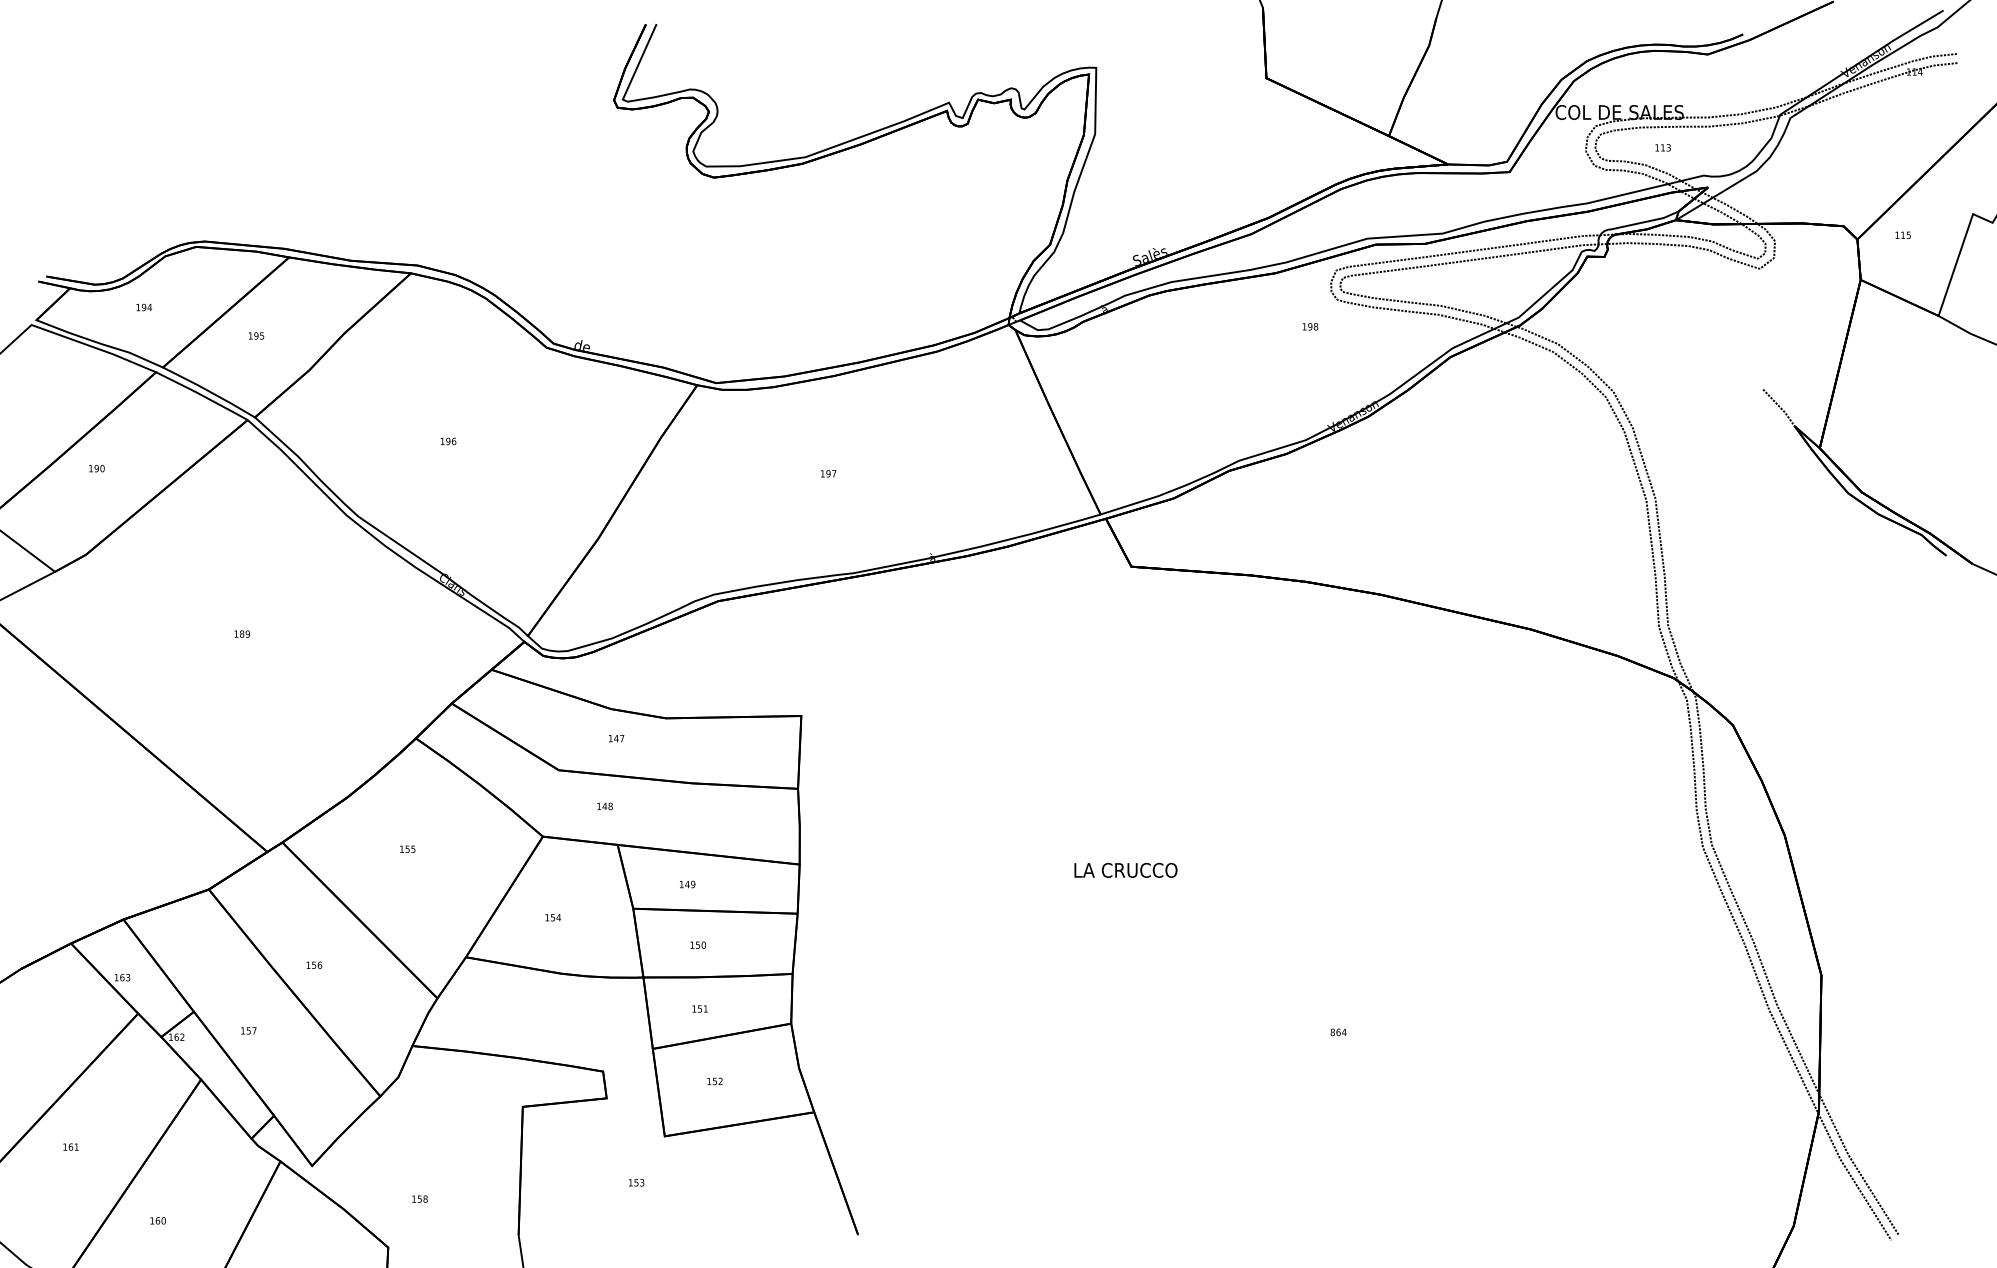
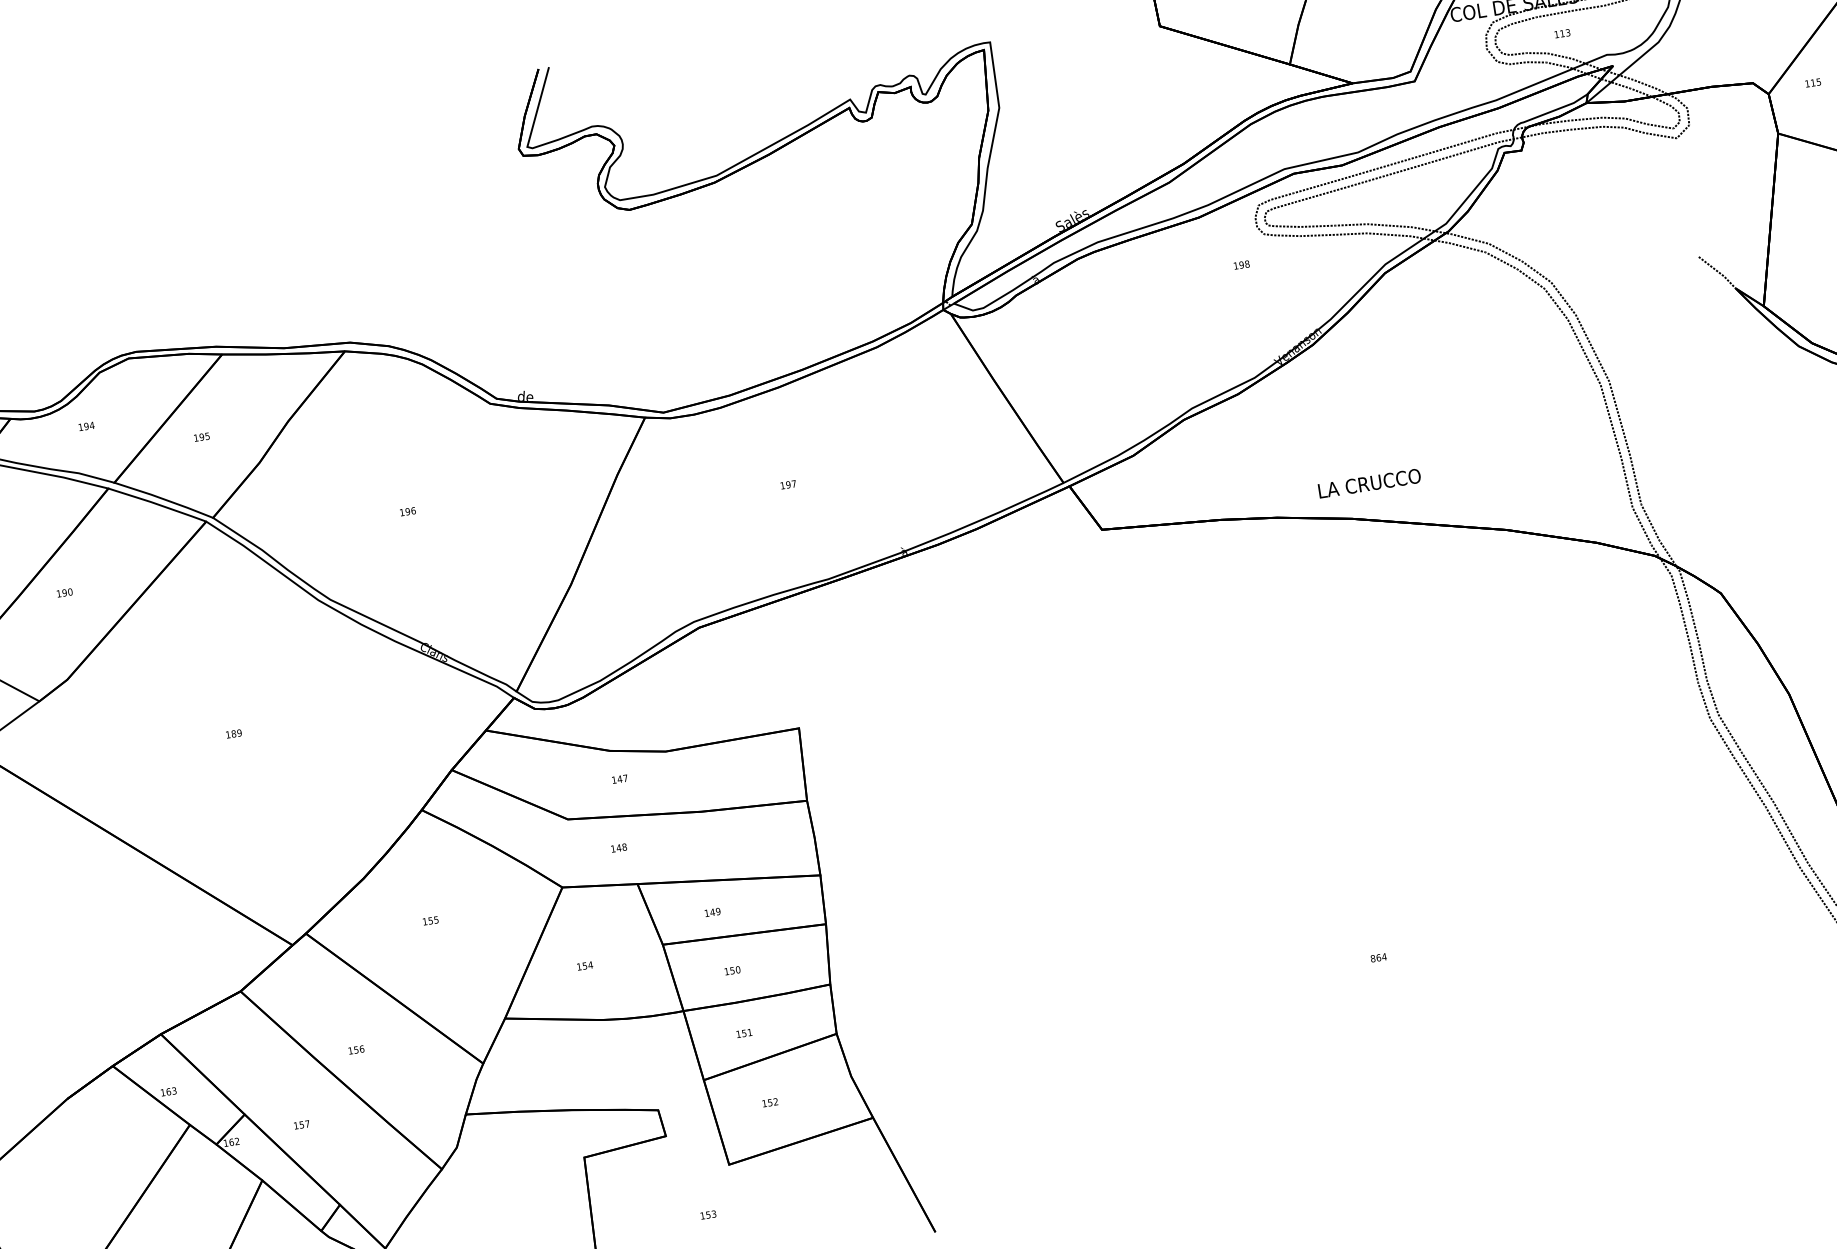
text: (1125, 869) -> (1369, 482), moved

